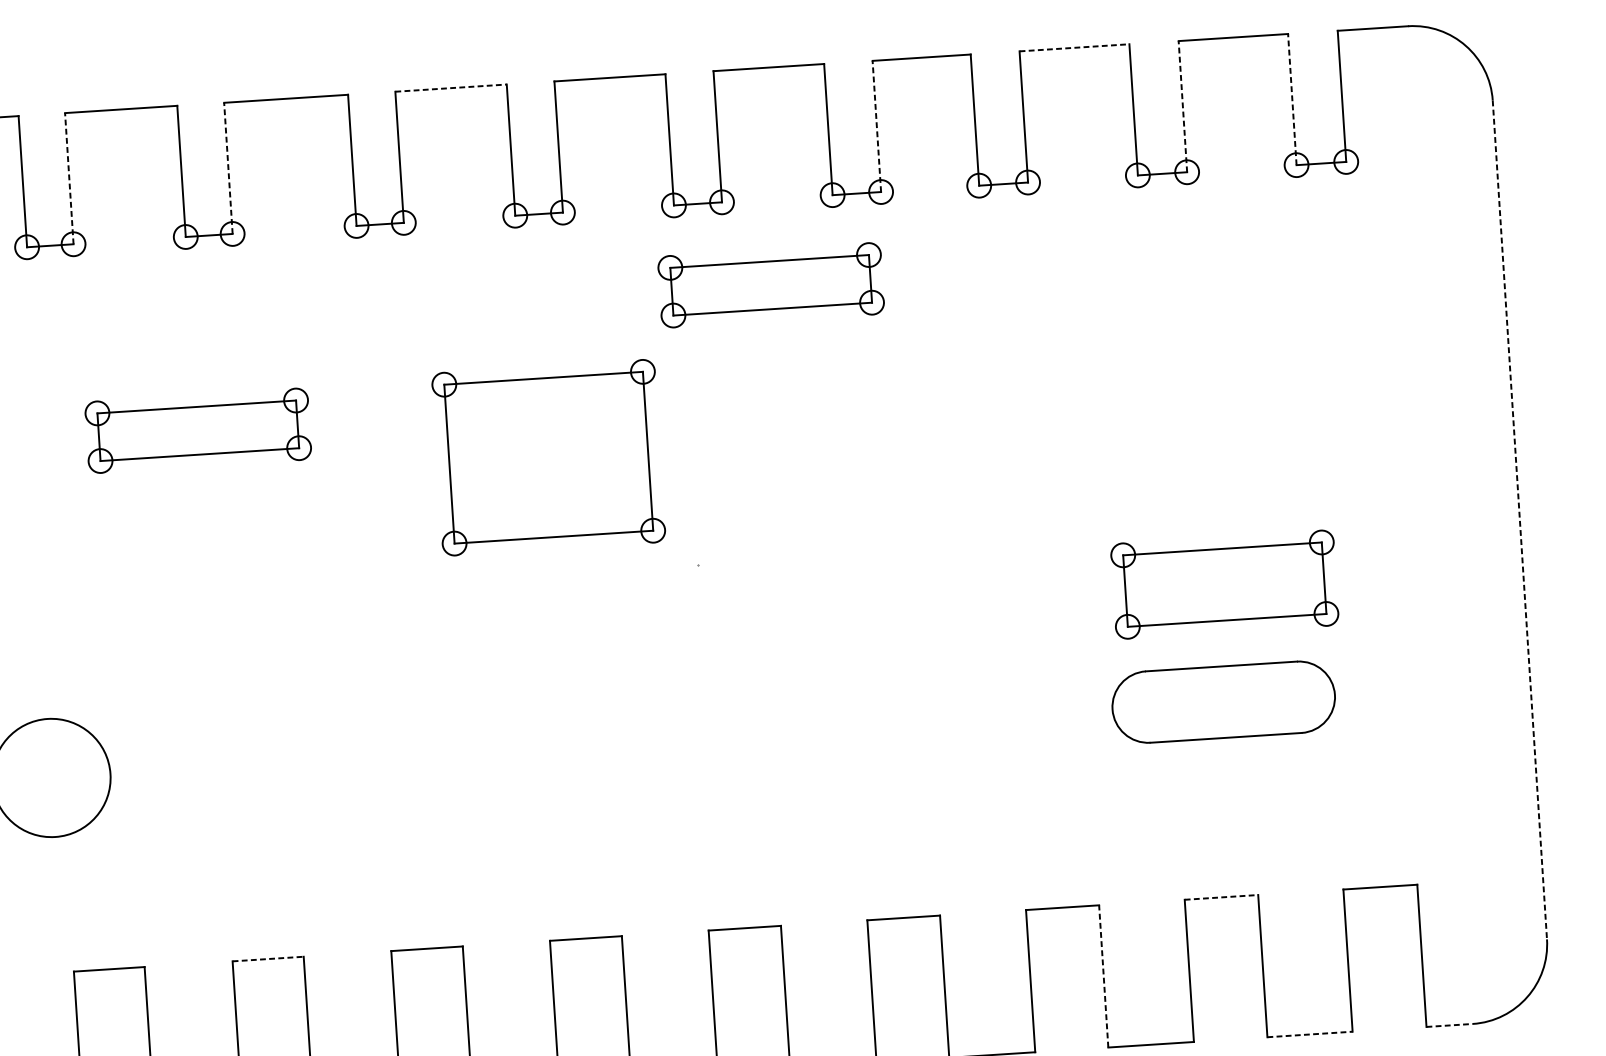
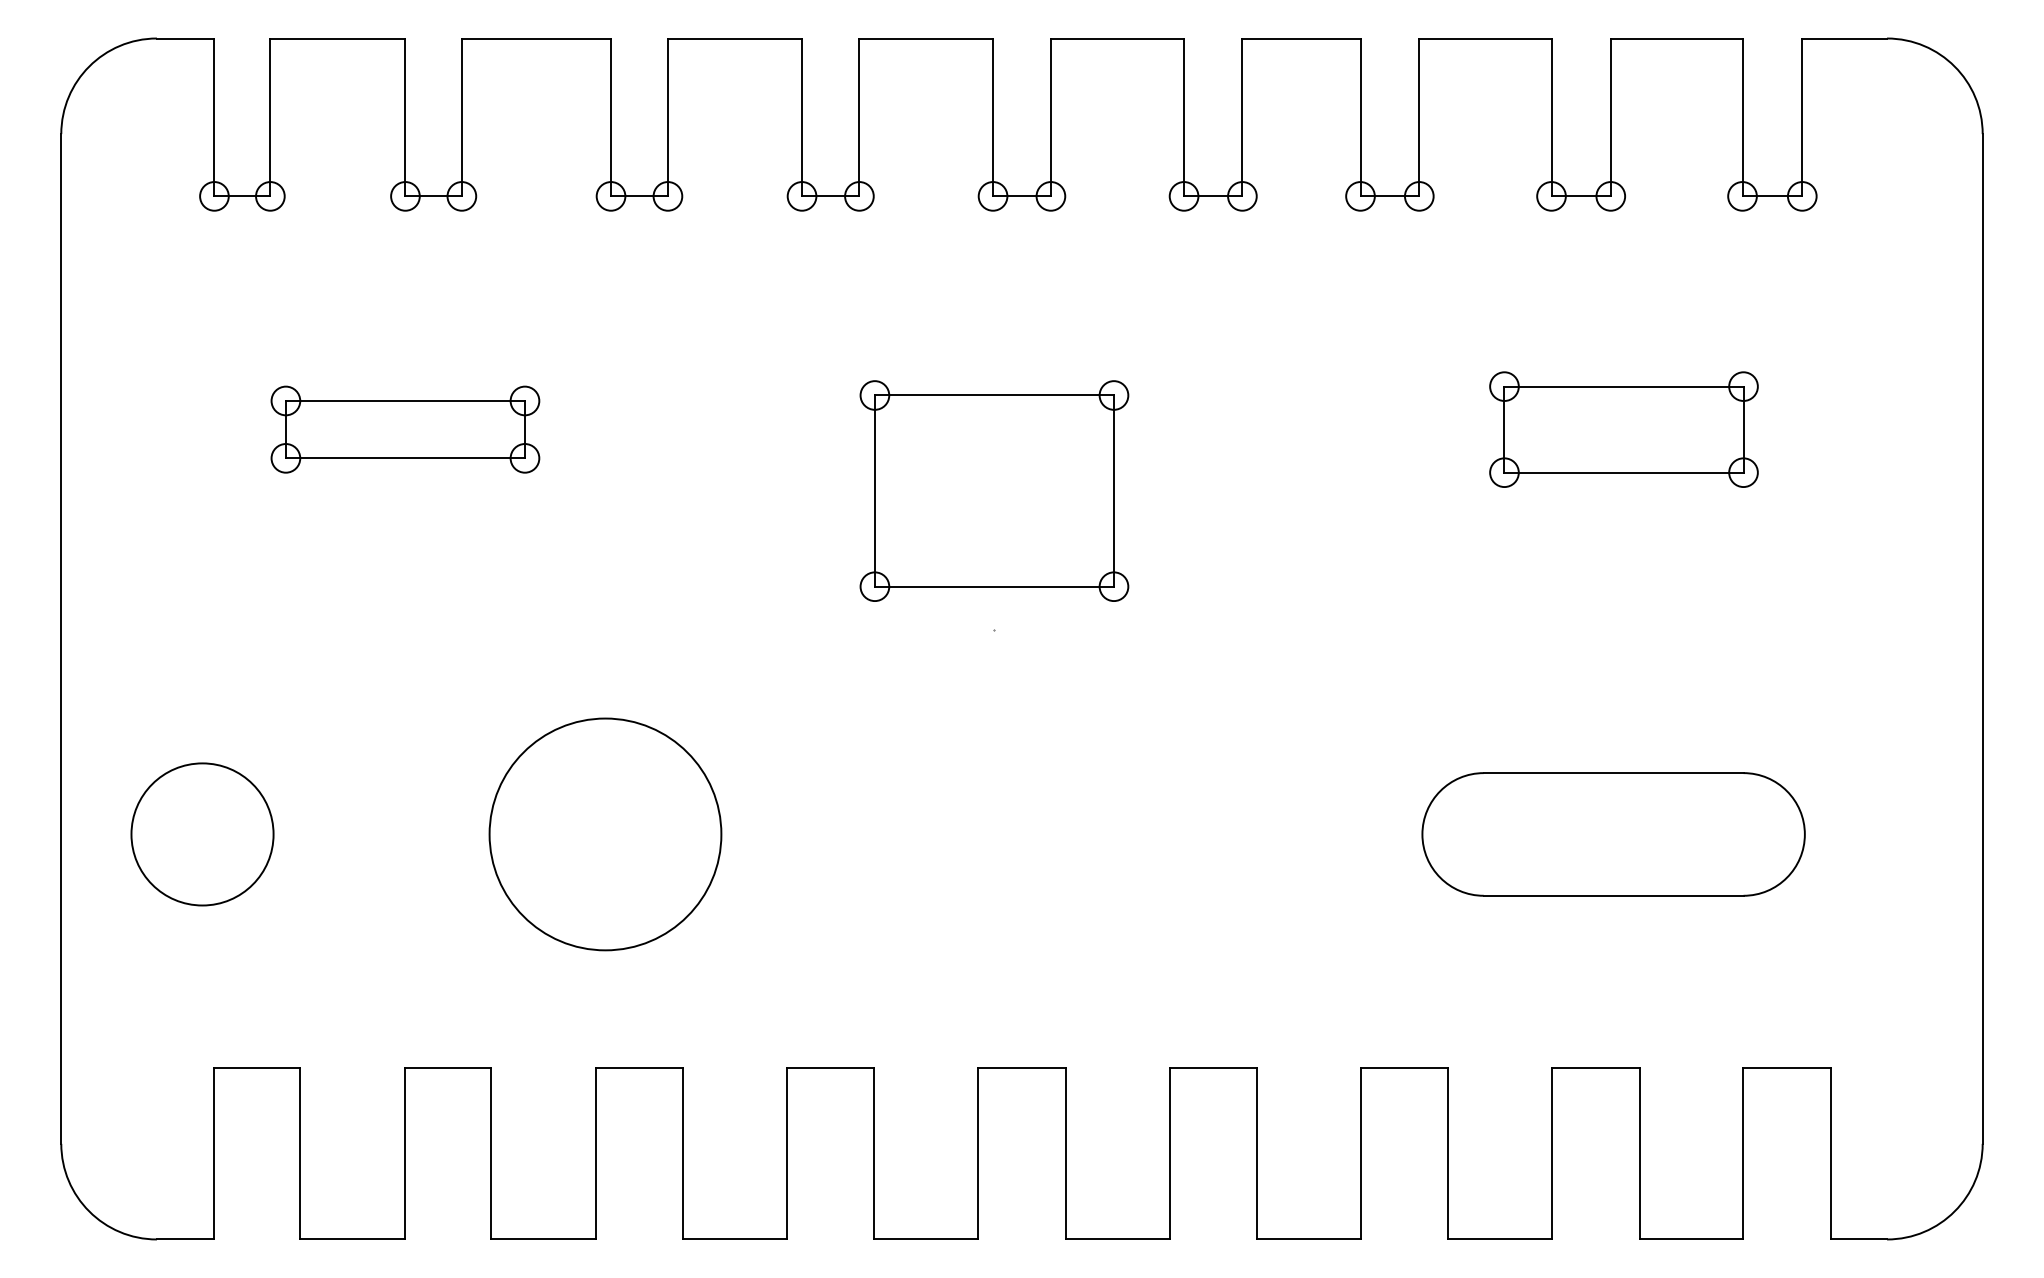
line: (1074, 47) -> (1485, 38), dashed -> solid
line: (451, 88) -> (735, 38), dashed -> solid
line: (1292, 99) -> (1742, 117), dashed -> solid
line: (1182, 106) -> (1610, 117), dashed -> solid
line: (876, 126) -> (1242, 117), dashed -> solid
line: (228, 168) -> (461, 117), dashed -> solid
line: (69, 178) -> (270, 117), dashed -> solid
part: (771, 285) -> (1103, 299), removed
part: (548, 457) -> (994, 490), moved
line: (1519, 519) -> (1982, 638), dashed -> solid
part: (1224, 584) -> (1623, 429), moved
part: (1223, 702) -> (1613, 834), size x1.43
circle: (386, 756) -> (605, 834), added
line: (1222, 897) -> (1596, 1068), dashed -> solid
line: (268, 959) -> (448, 1068), dashed -> solid
line: (1103, 976) -> (1448, 1153), dashed -> solid
line: (1449, 1025) -> (1859, 1239), dashed -> solid
line: (1310, 1034) -> (1691, 1239), dashed -> solid

